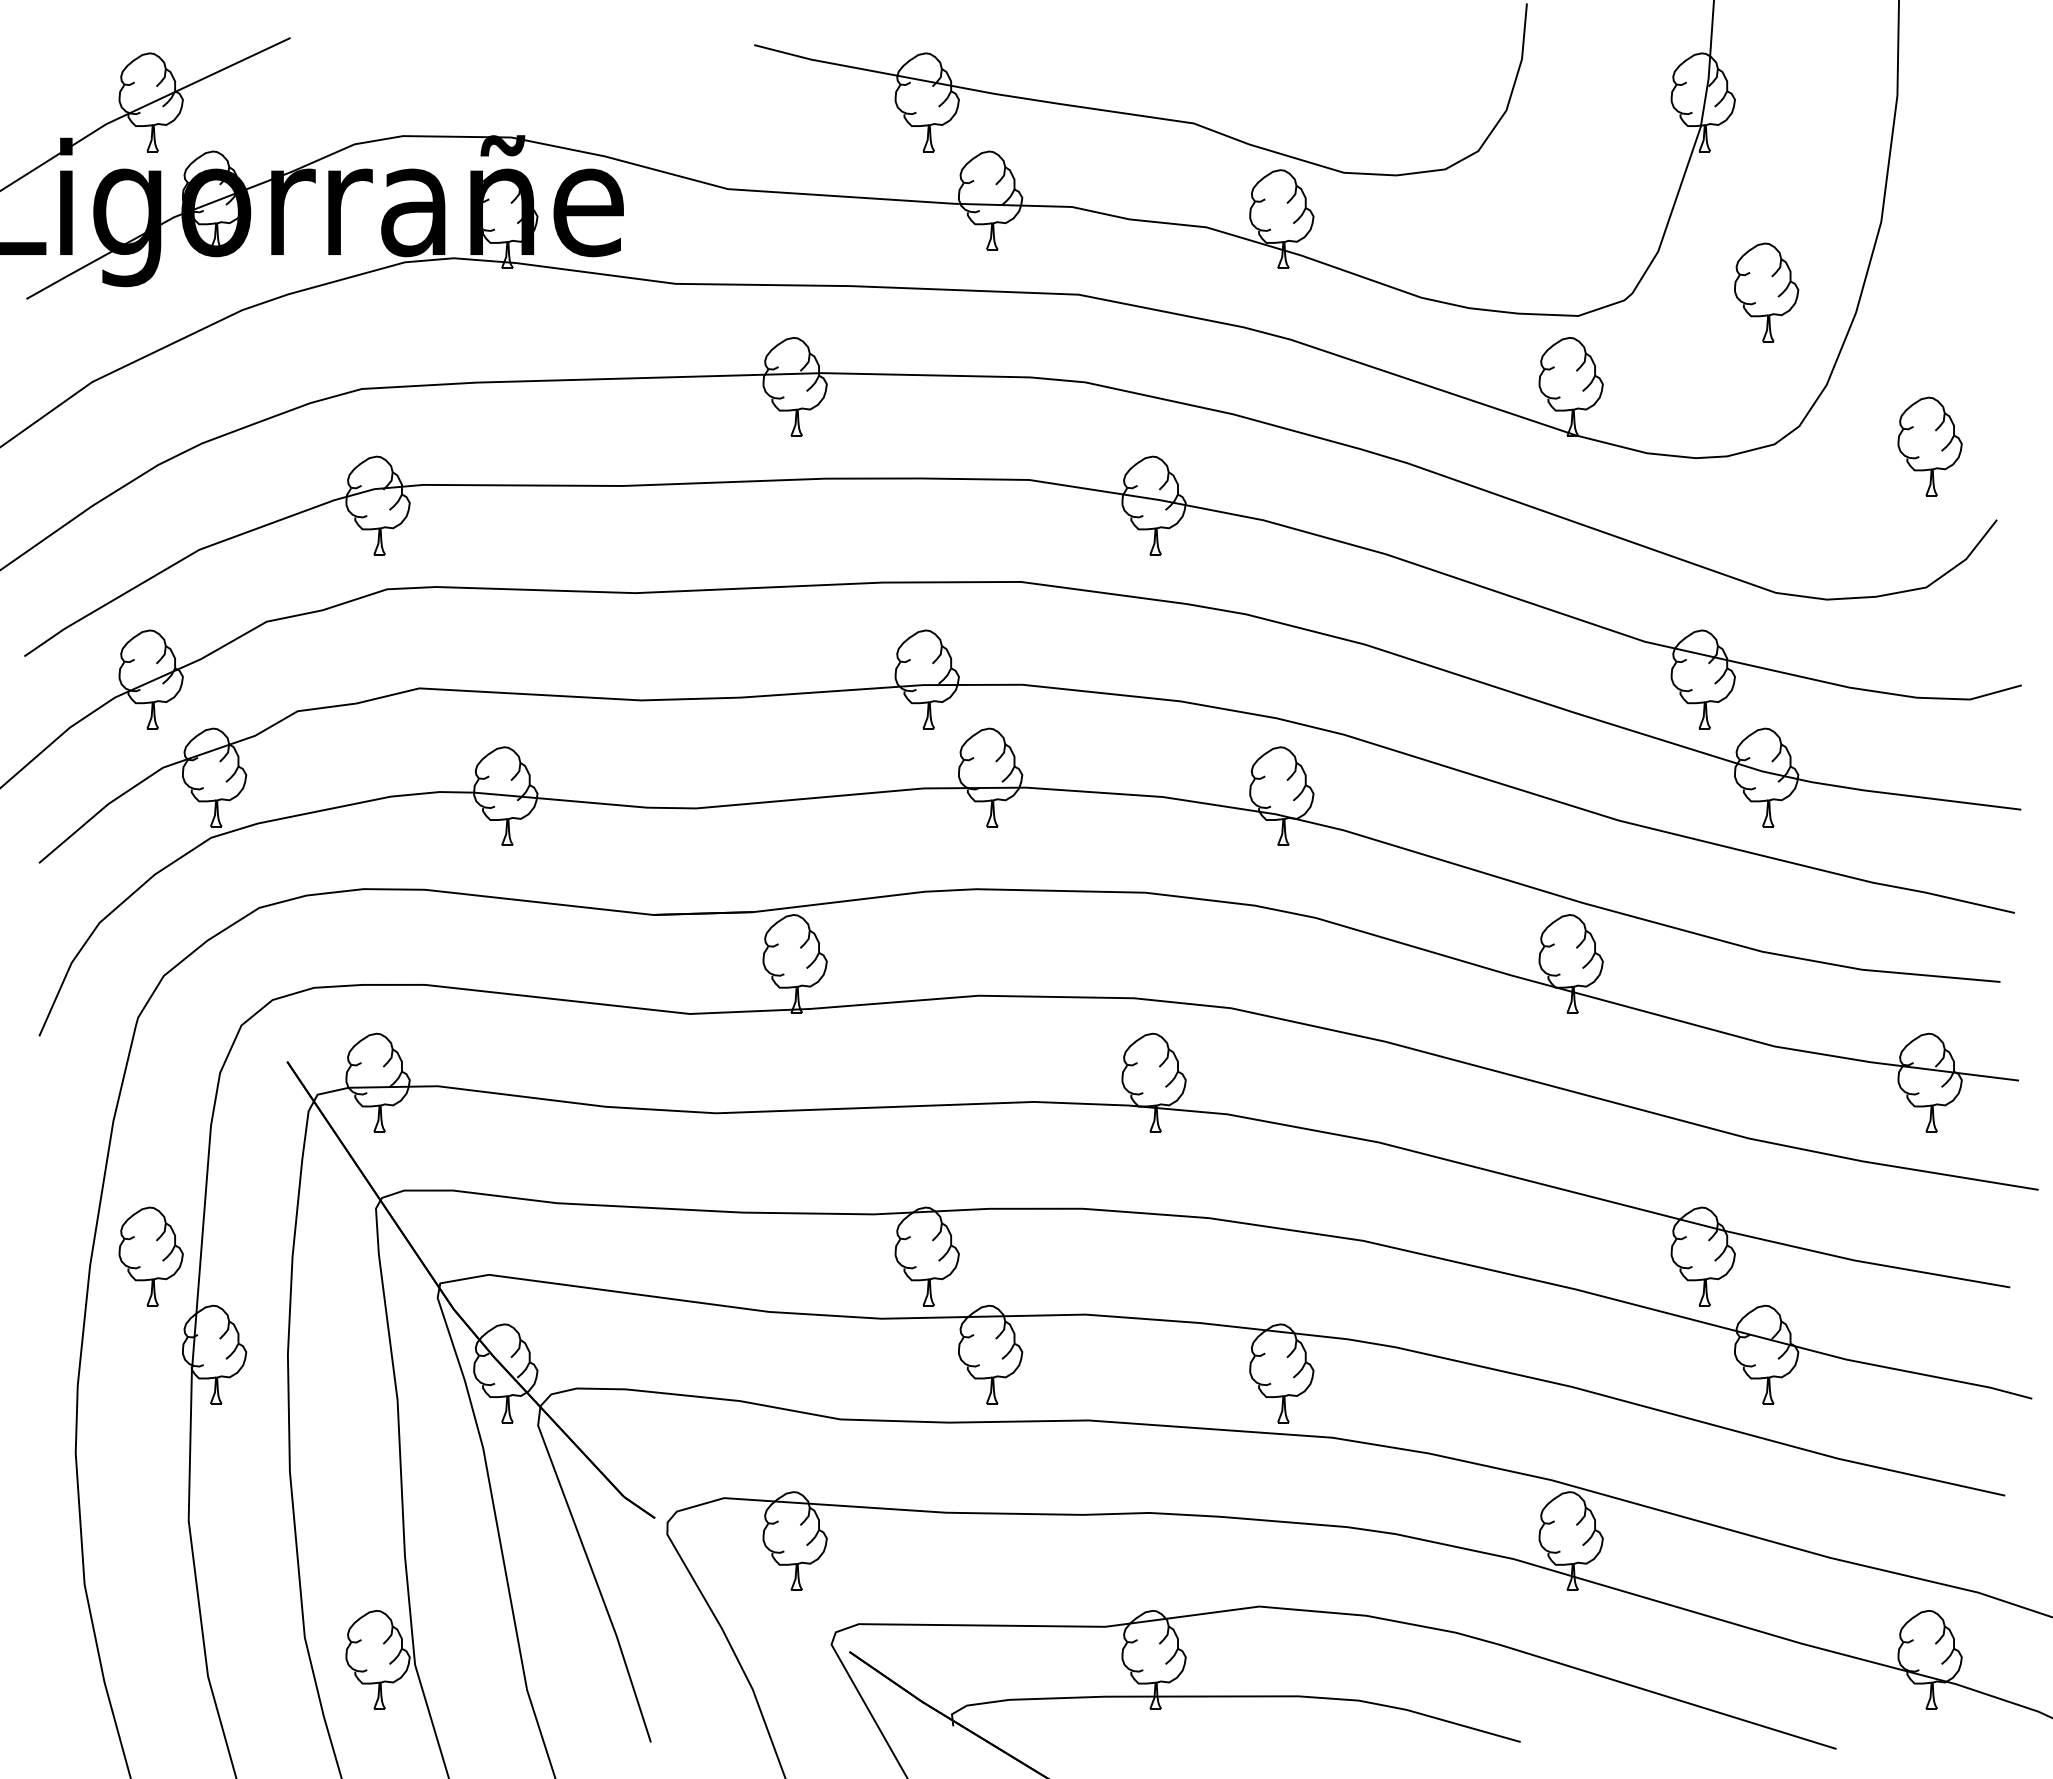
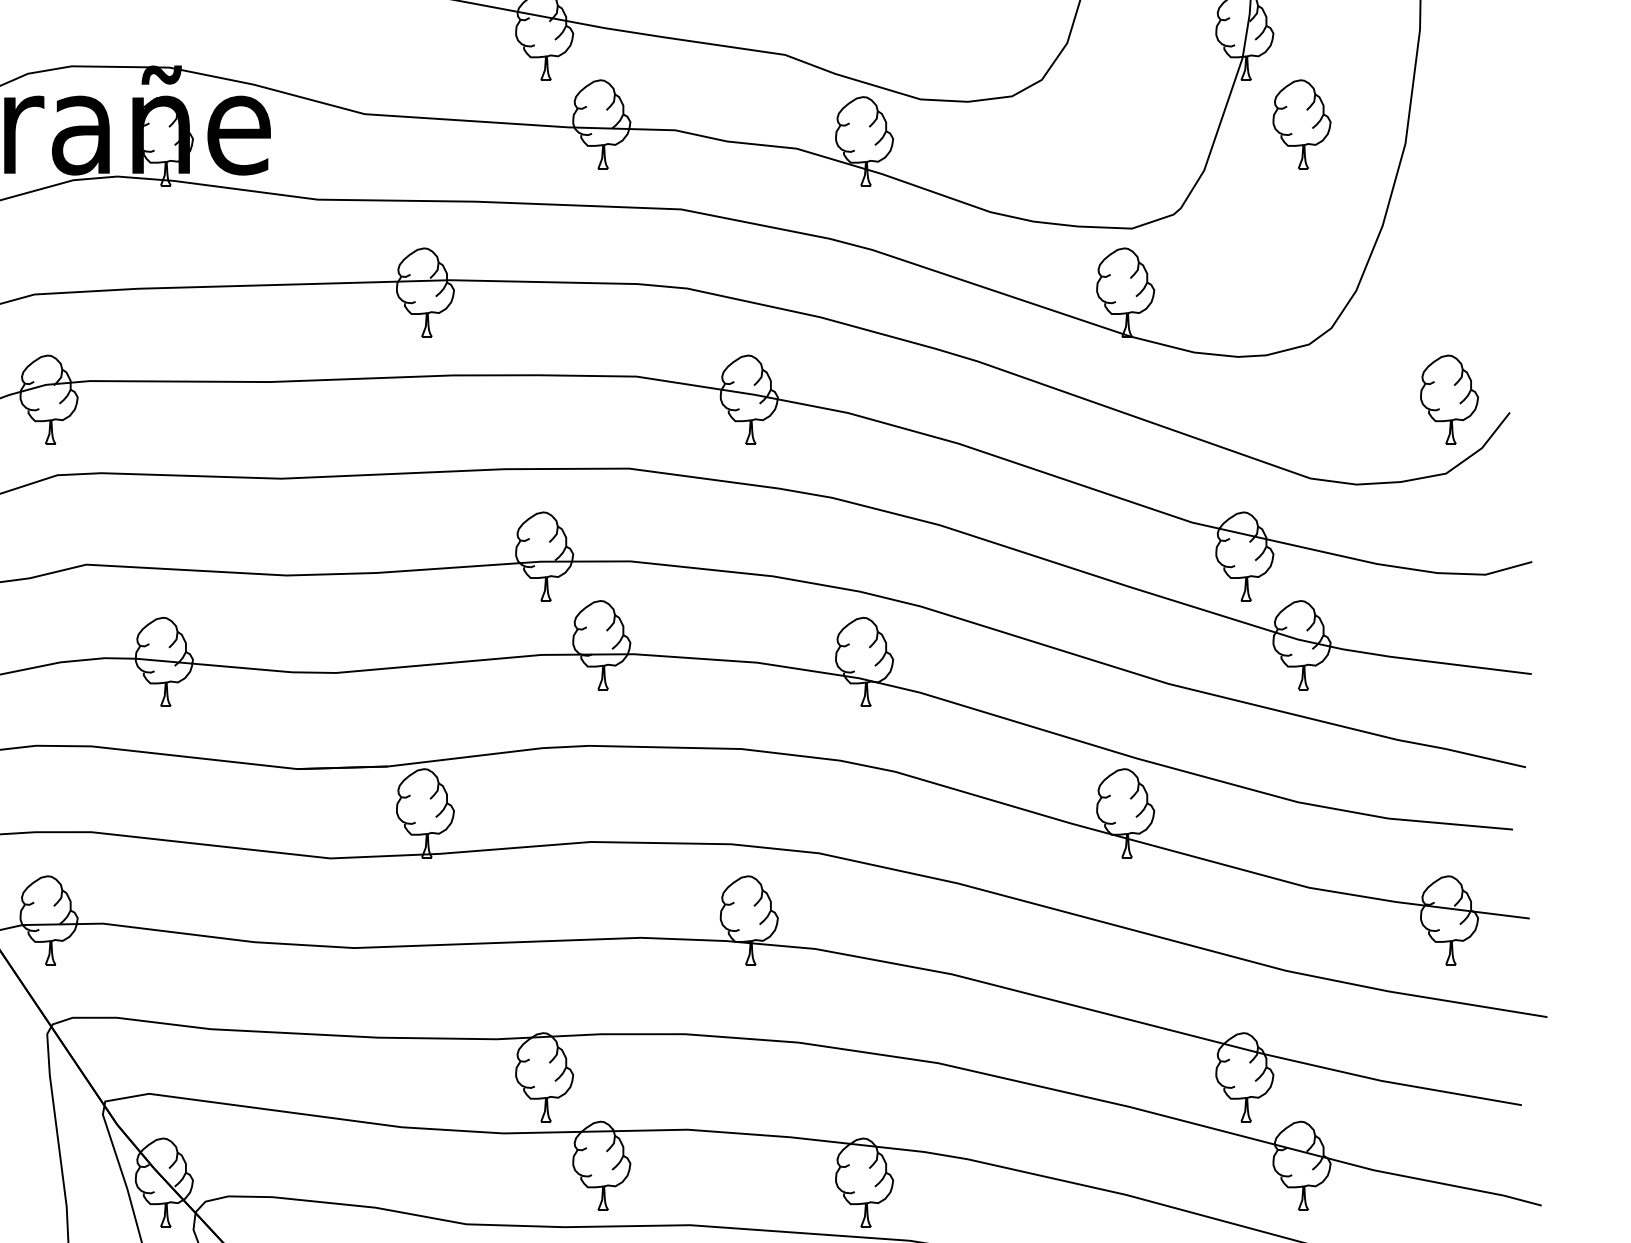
part: (1766, 292) -> (1301, 124), moved
part: (1929, 446) -> (1448, 399), moved

